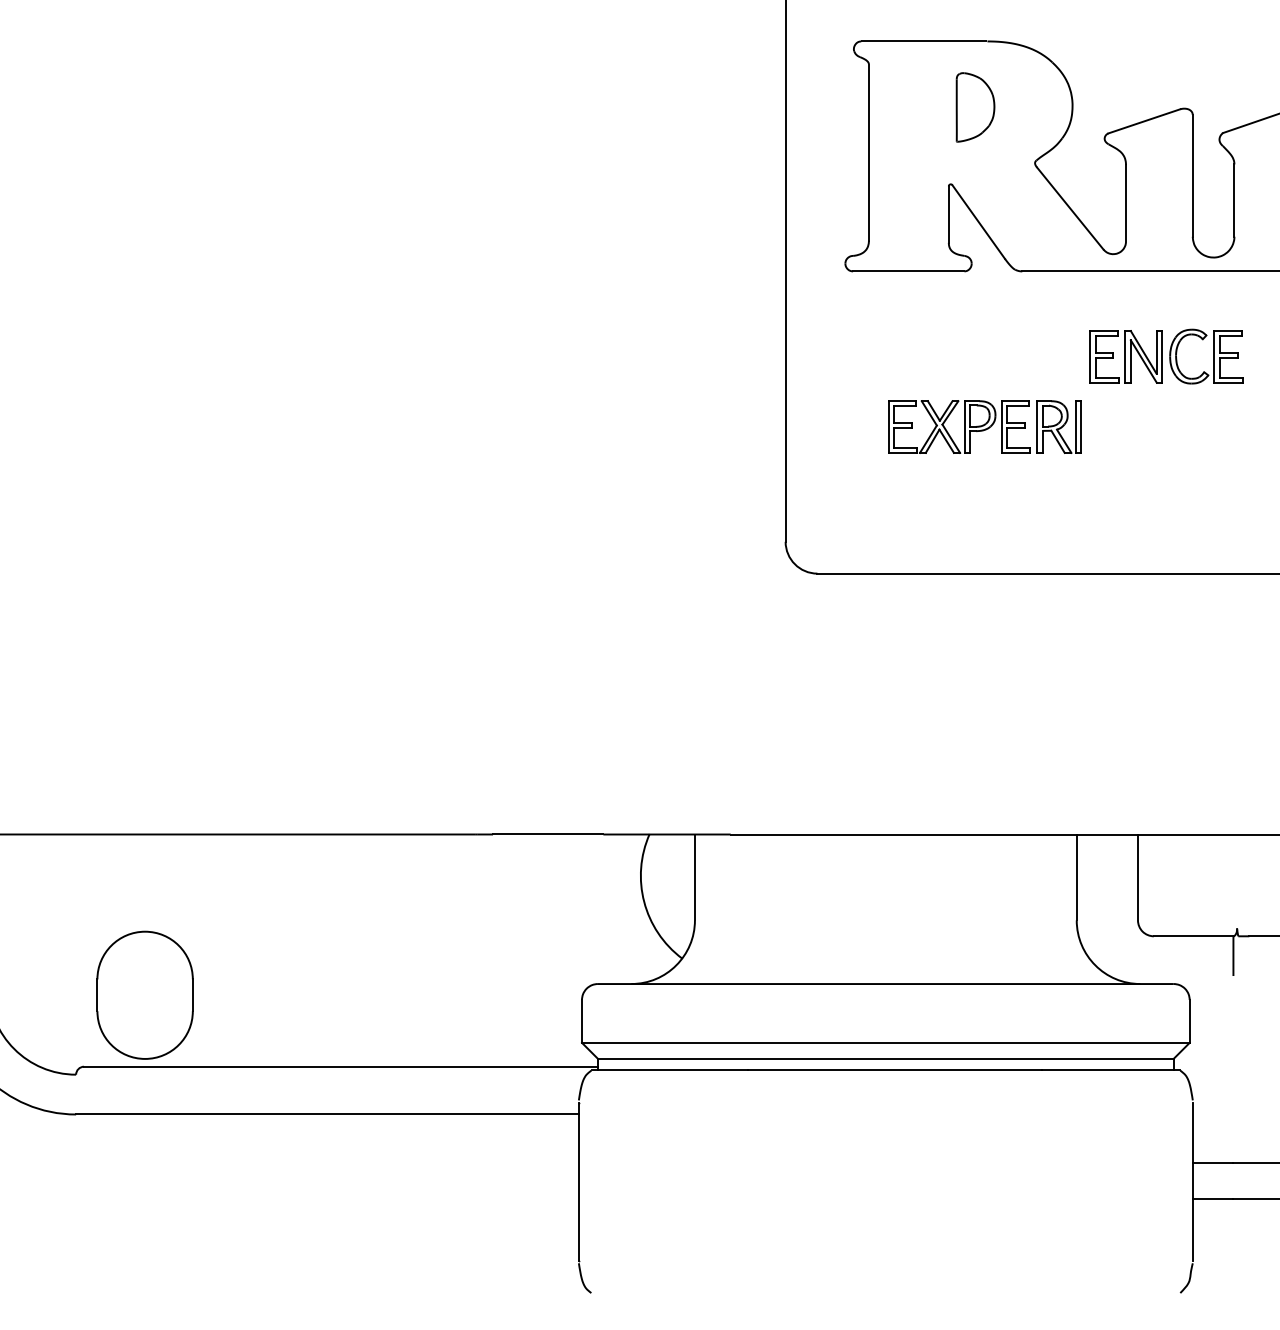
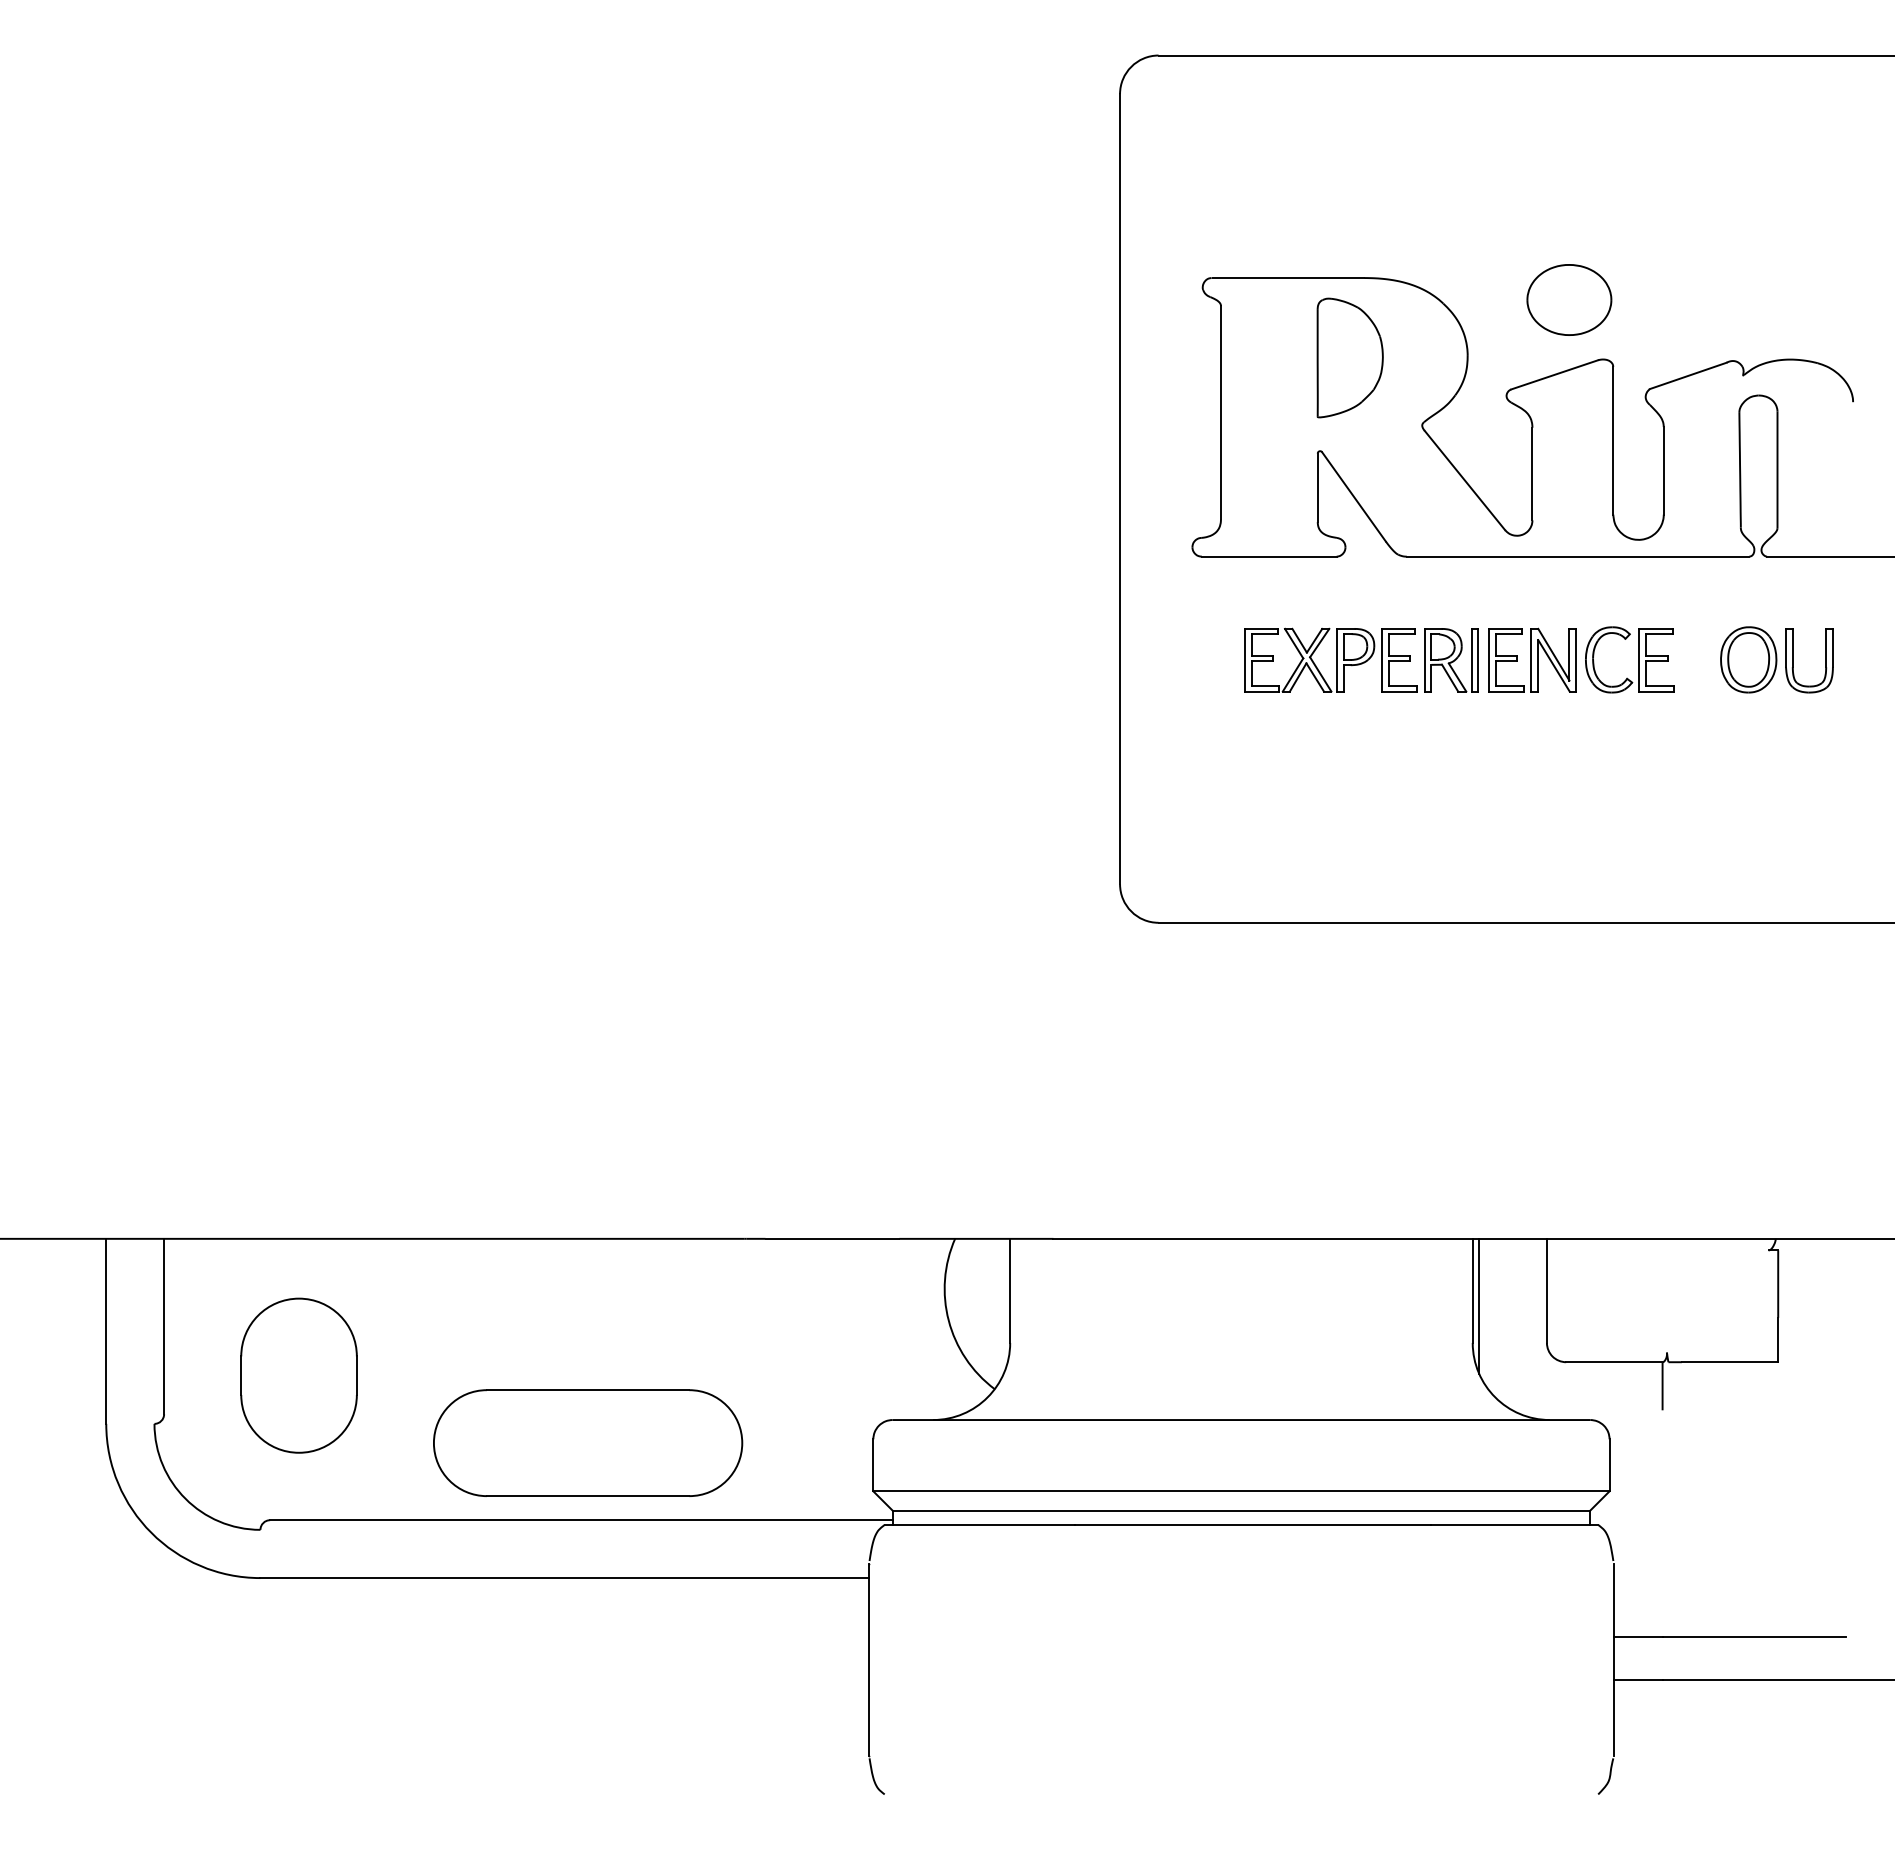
part: (1156, 59) -> (1569, 299), added
part: (975, 107) -> (1349, 357), size x1.43
part: (984, 426) -> (1361, 659), moved
line: (1082, 890) -> (1479, 1306), added
part: (144, 995) -> (298, 1375), moved
part: (346, 1002) -> (588, 1442), added

